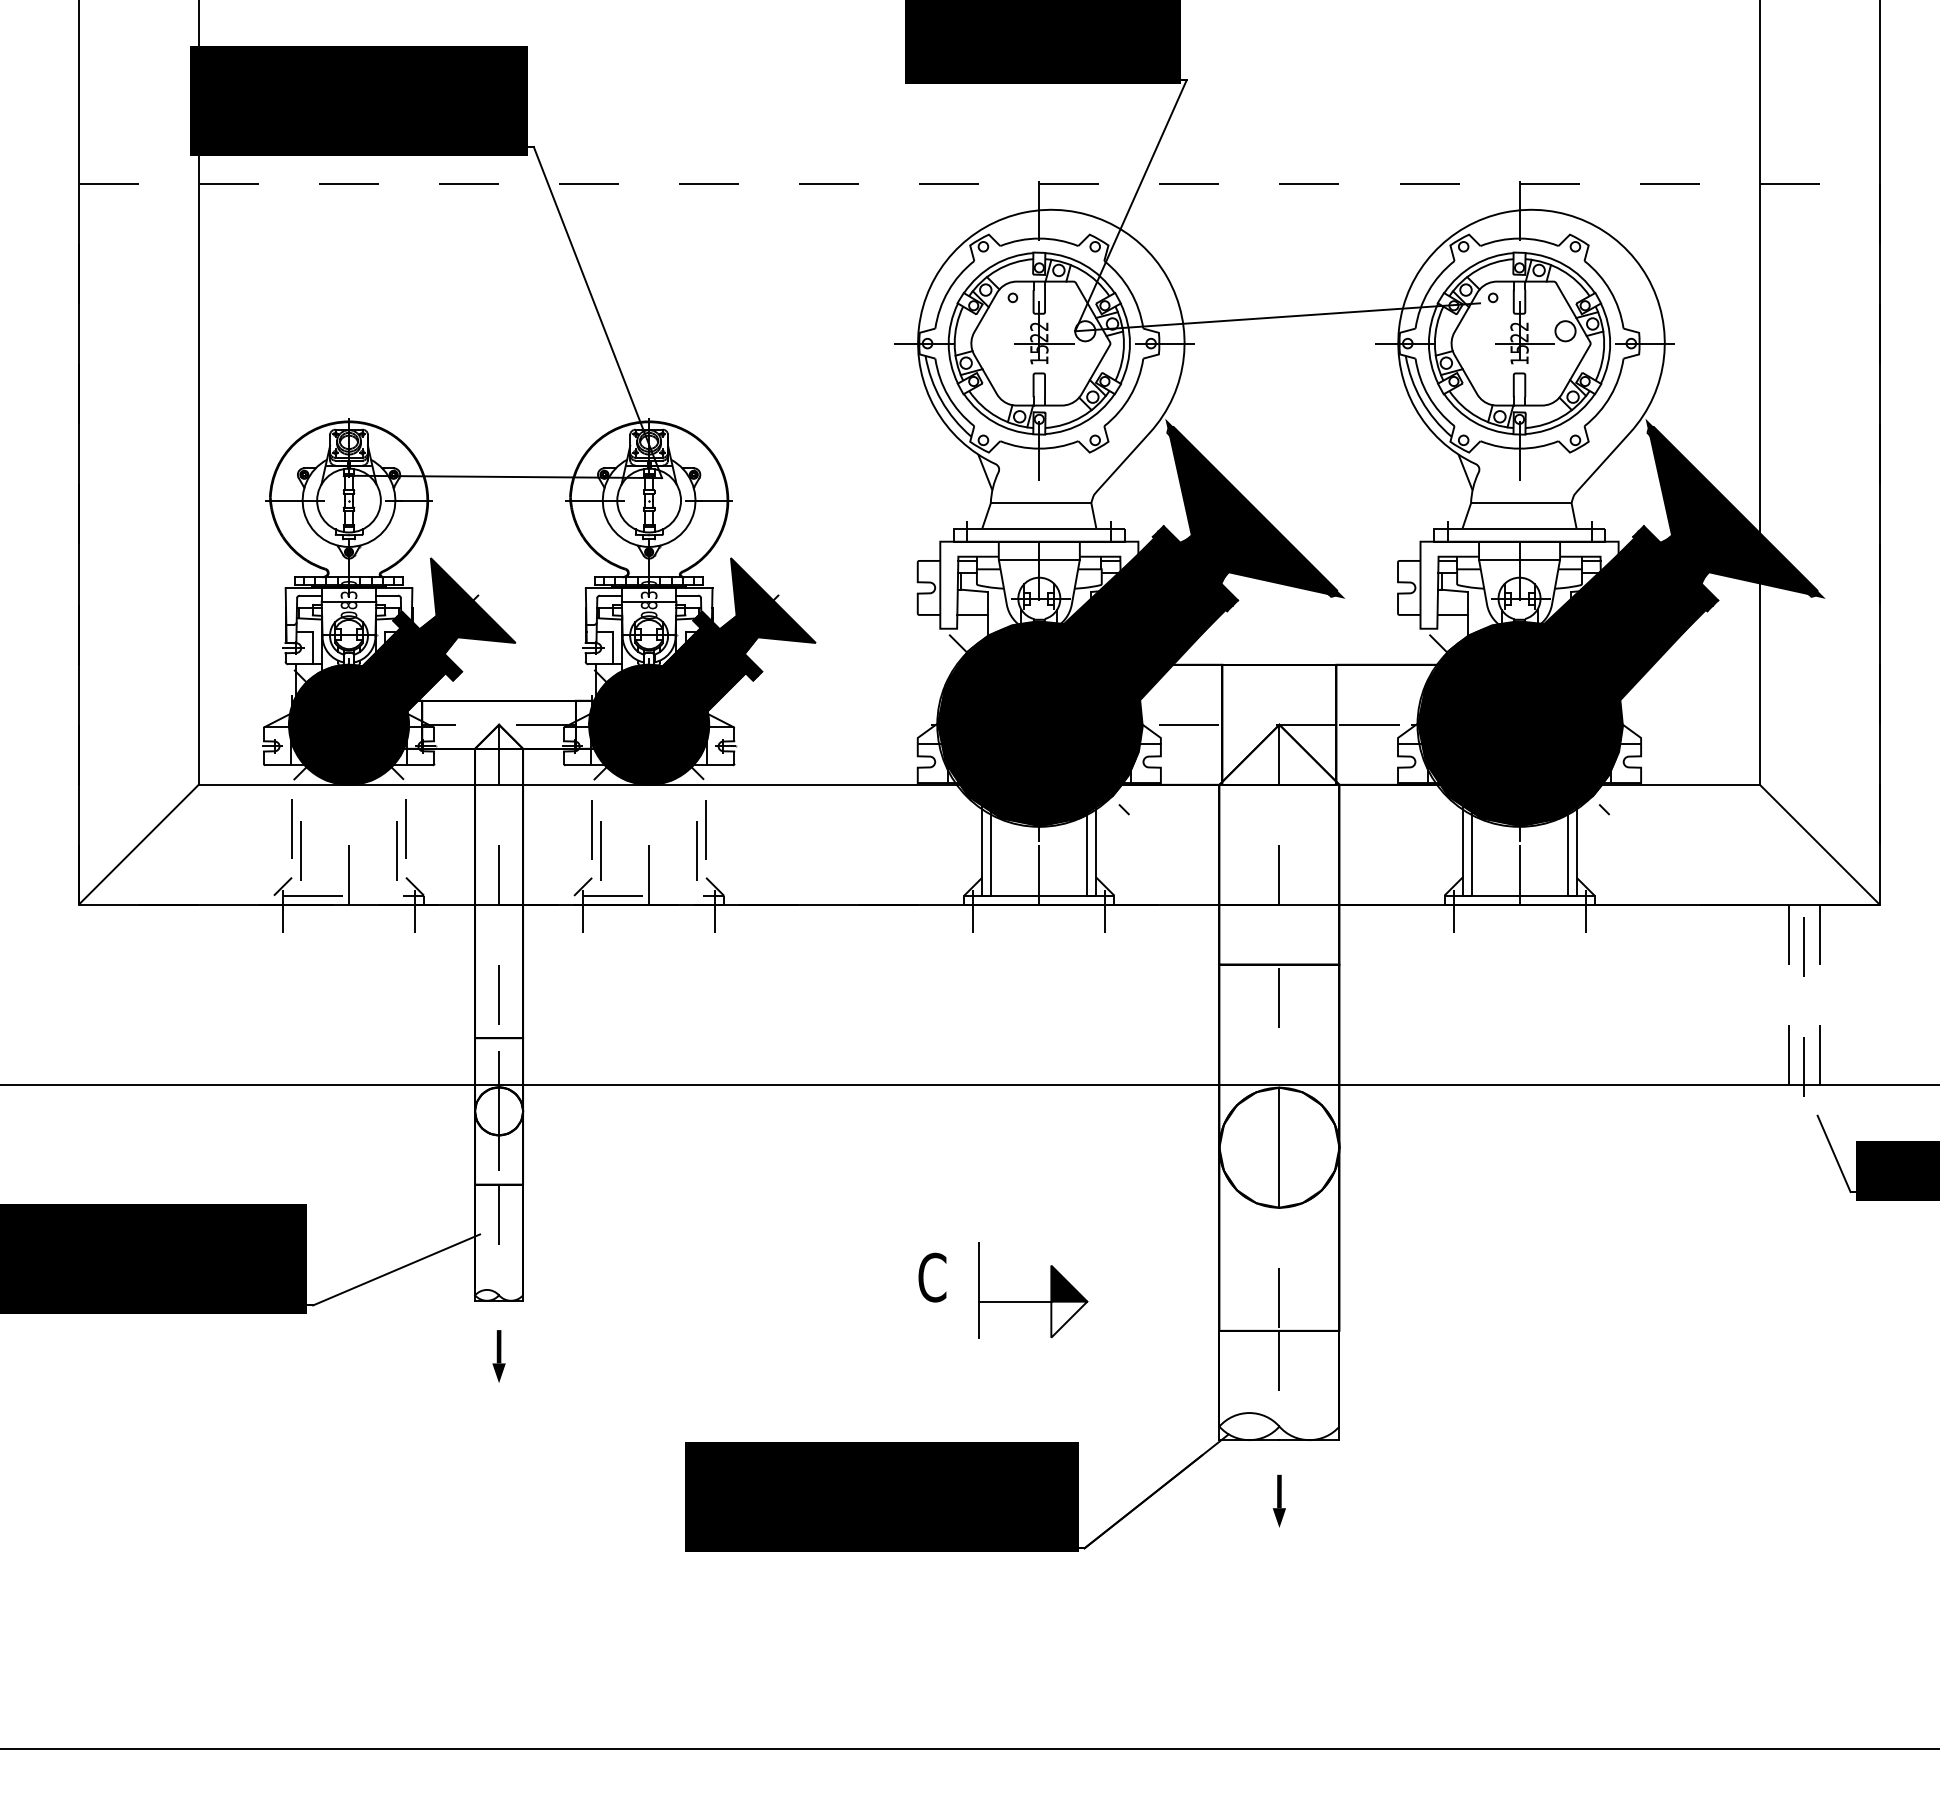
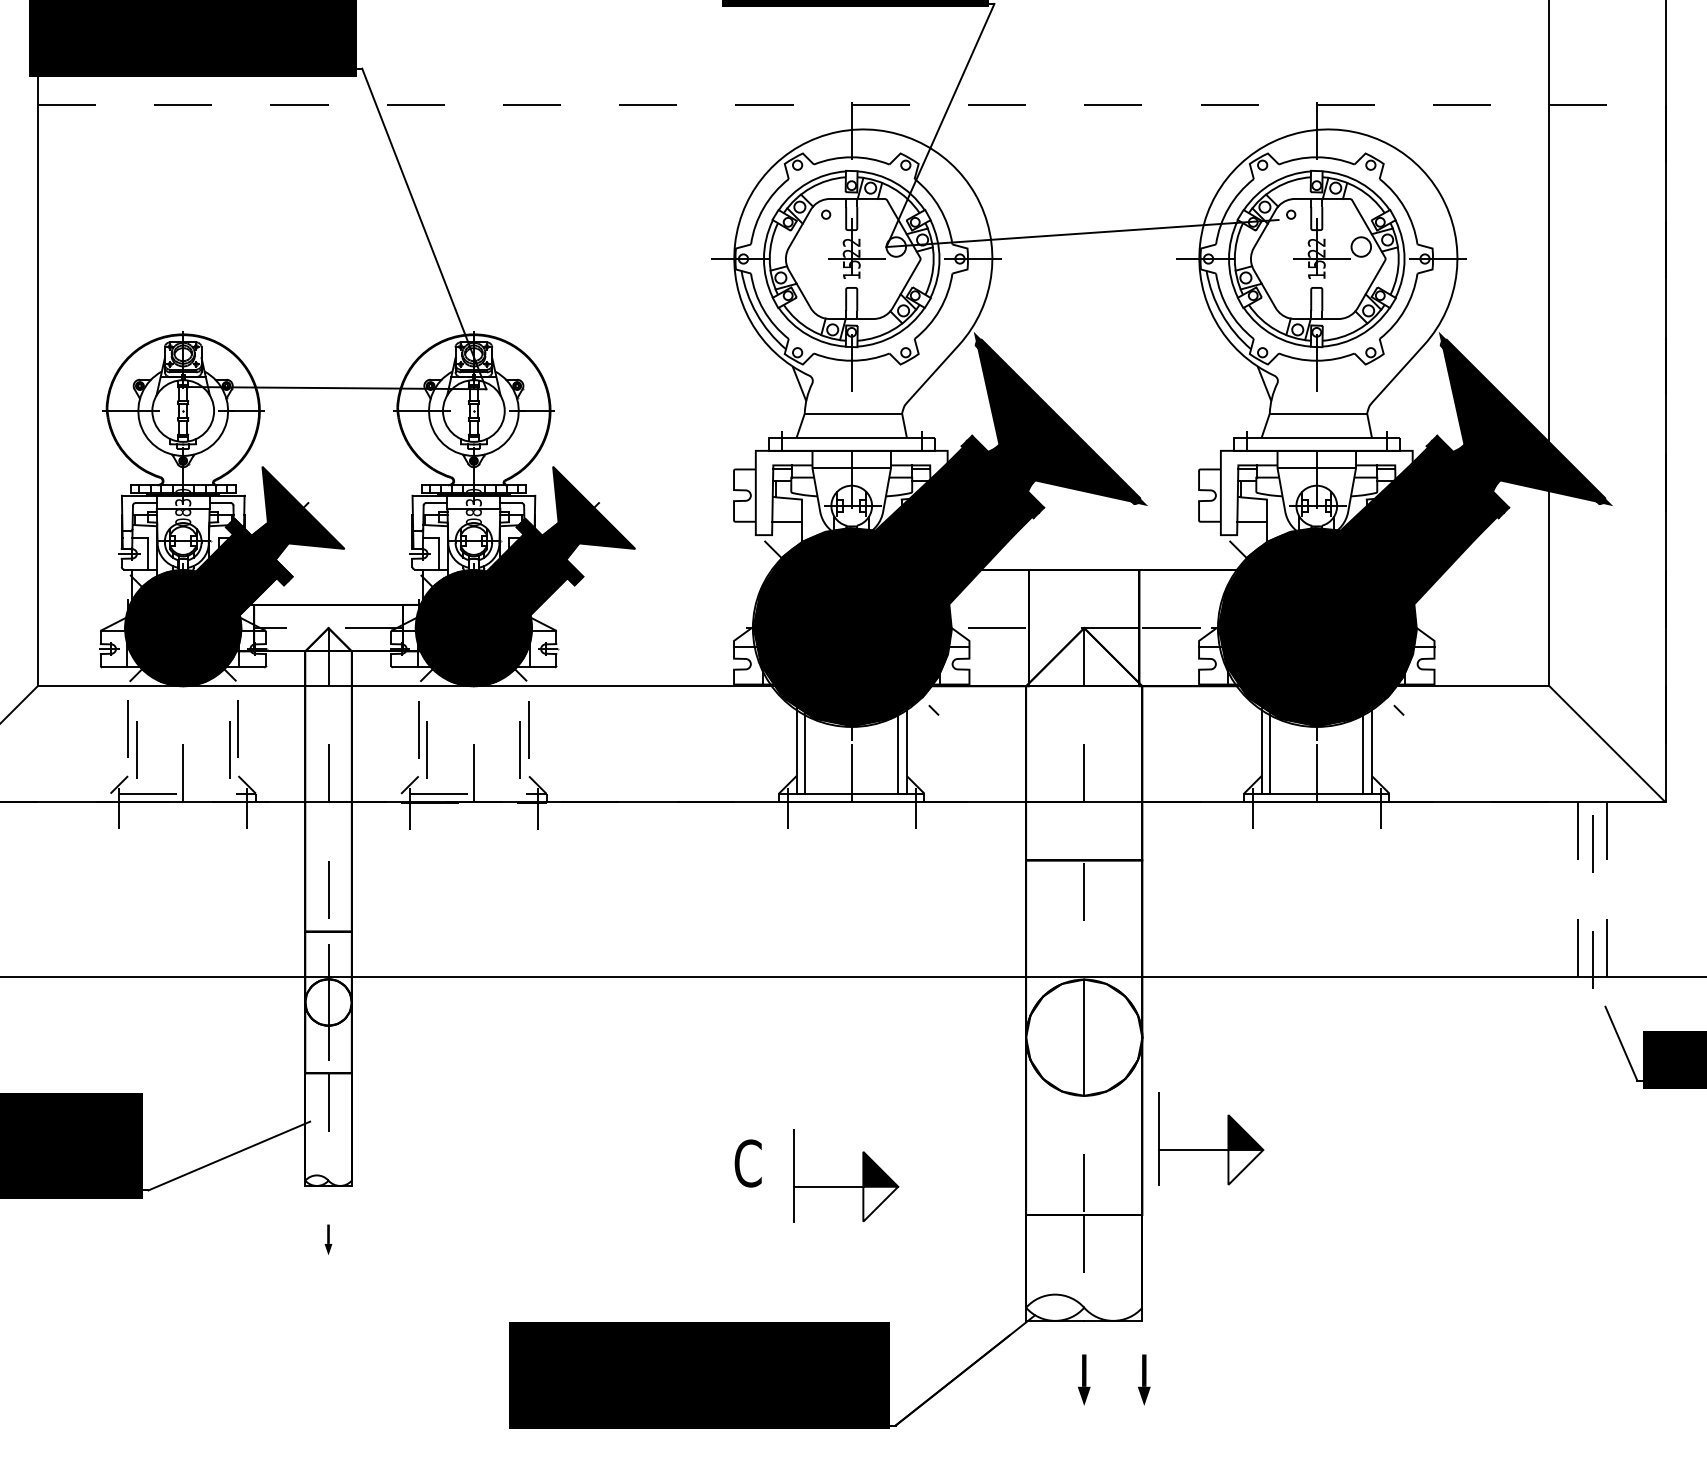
part: (1410, 1263) -> (1211, 1149), added
part: (498, 1356) -> (327, 1239), size x0.6
part: (1340, 1500) -> (1143, 1379), added

